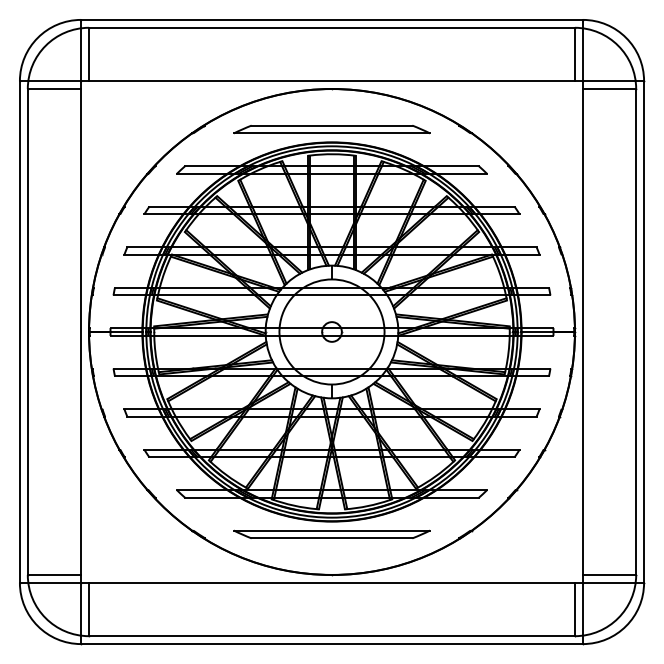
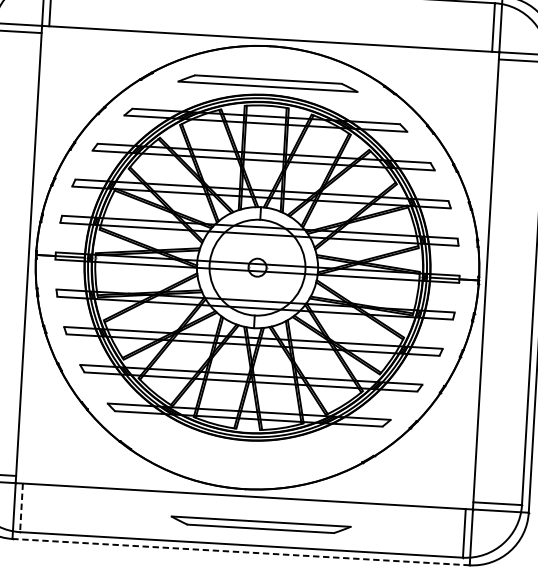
part: (331, 533) -> (260, 524), moved
line: (89, 609) -> (21, 507), solid -> dashed
line: (332, 644) -> (241, 552), solid -> dashed

